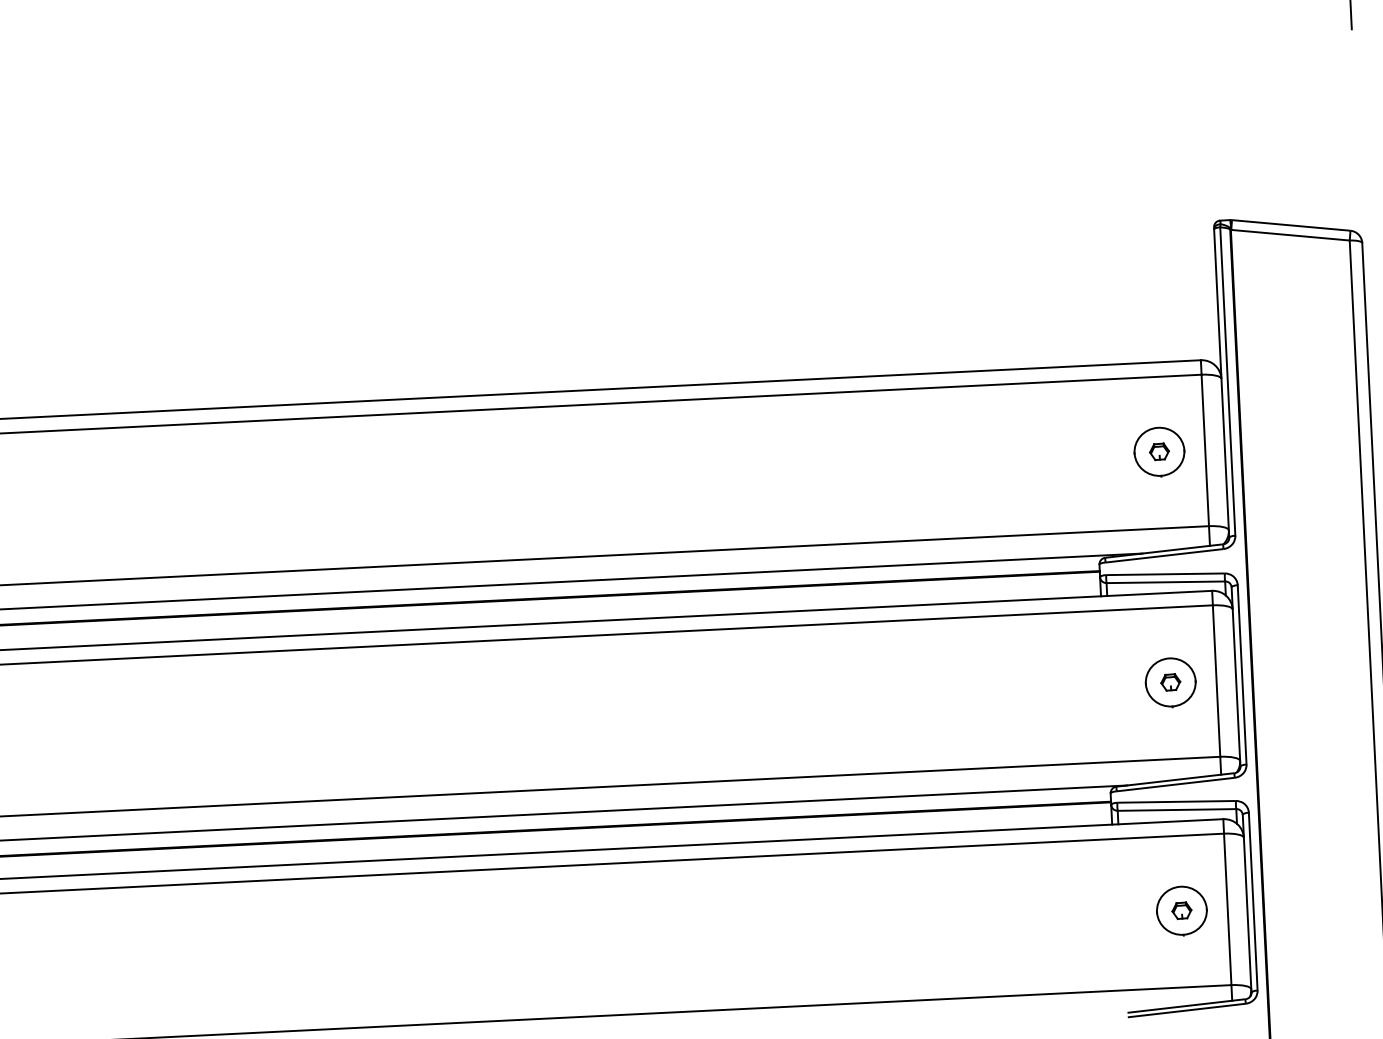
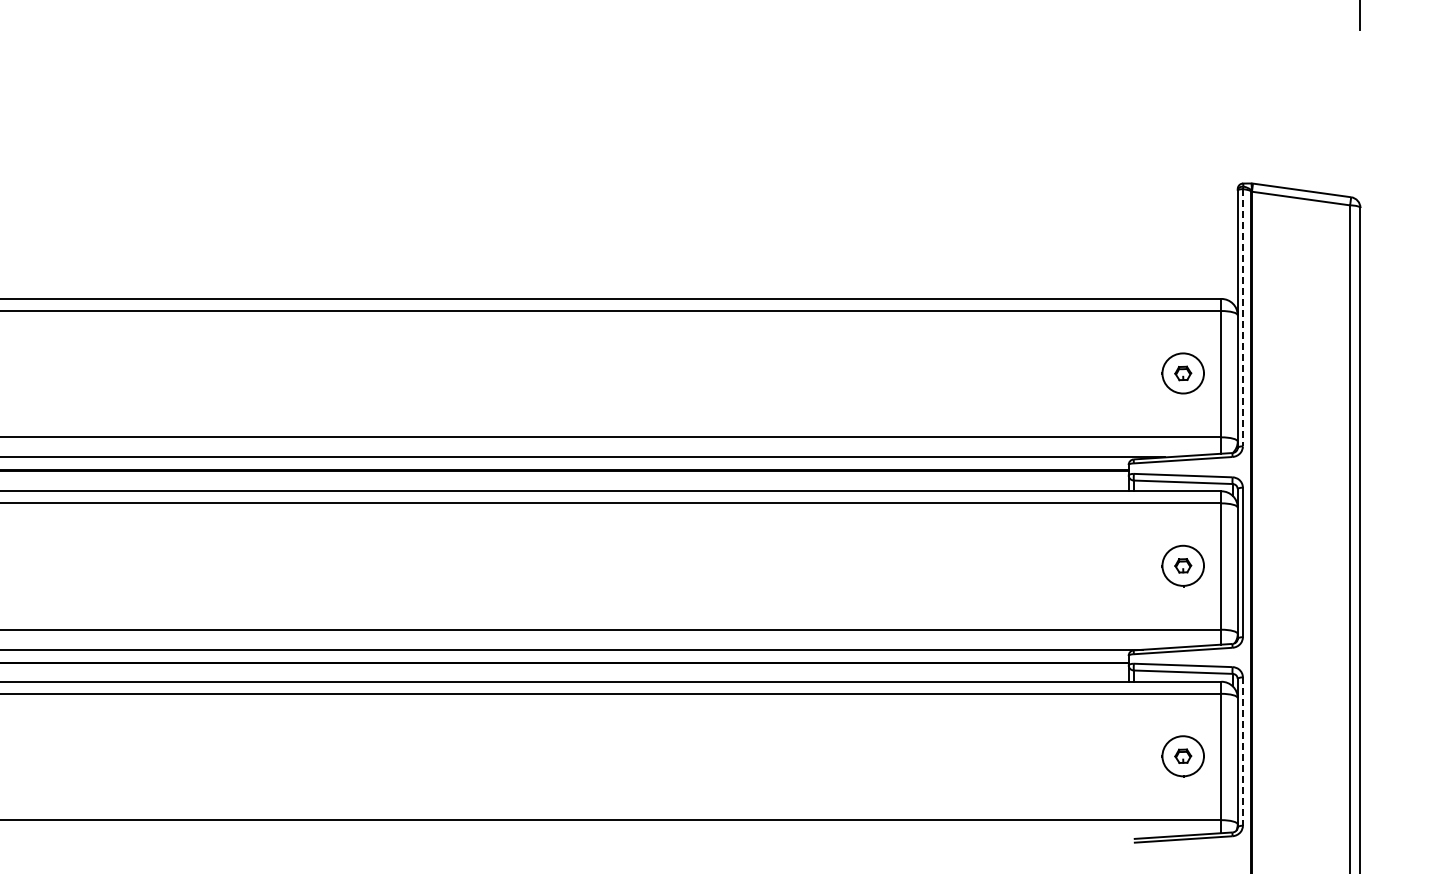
line: (1227, 381) -> (1242, 317), solid -> dashed
line: (1252, 902) -> (1242, 752), solid -> dashed

